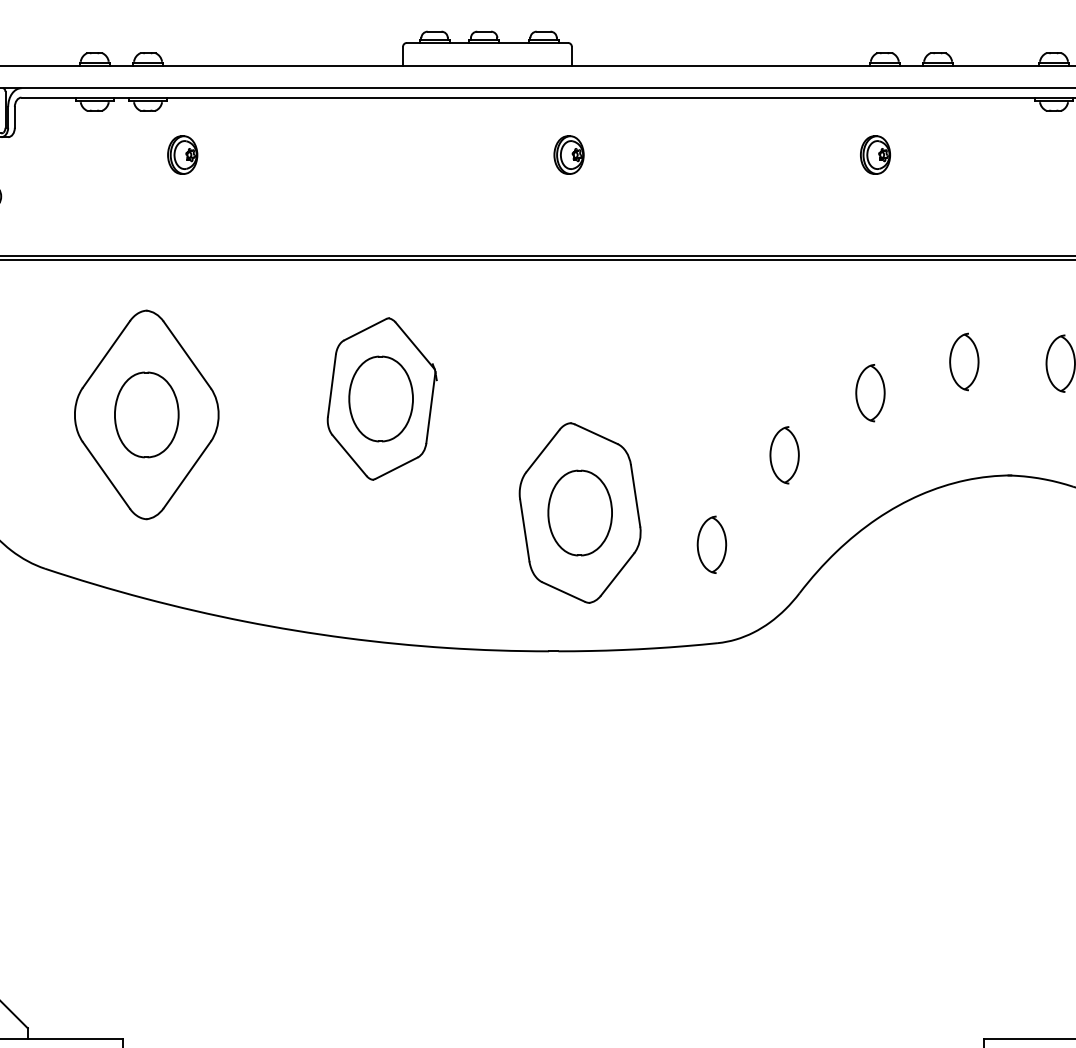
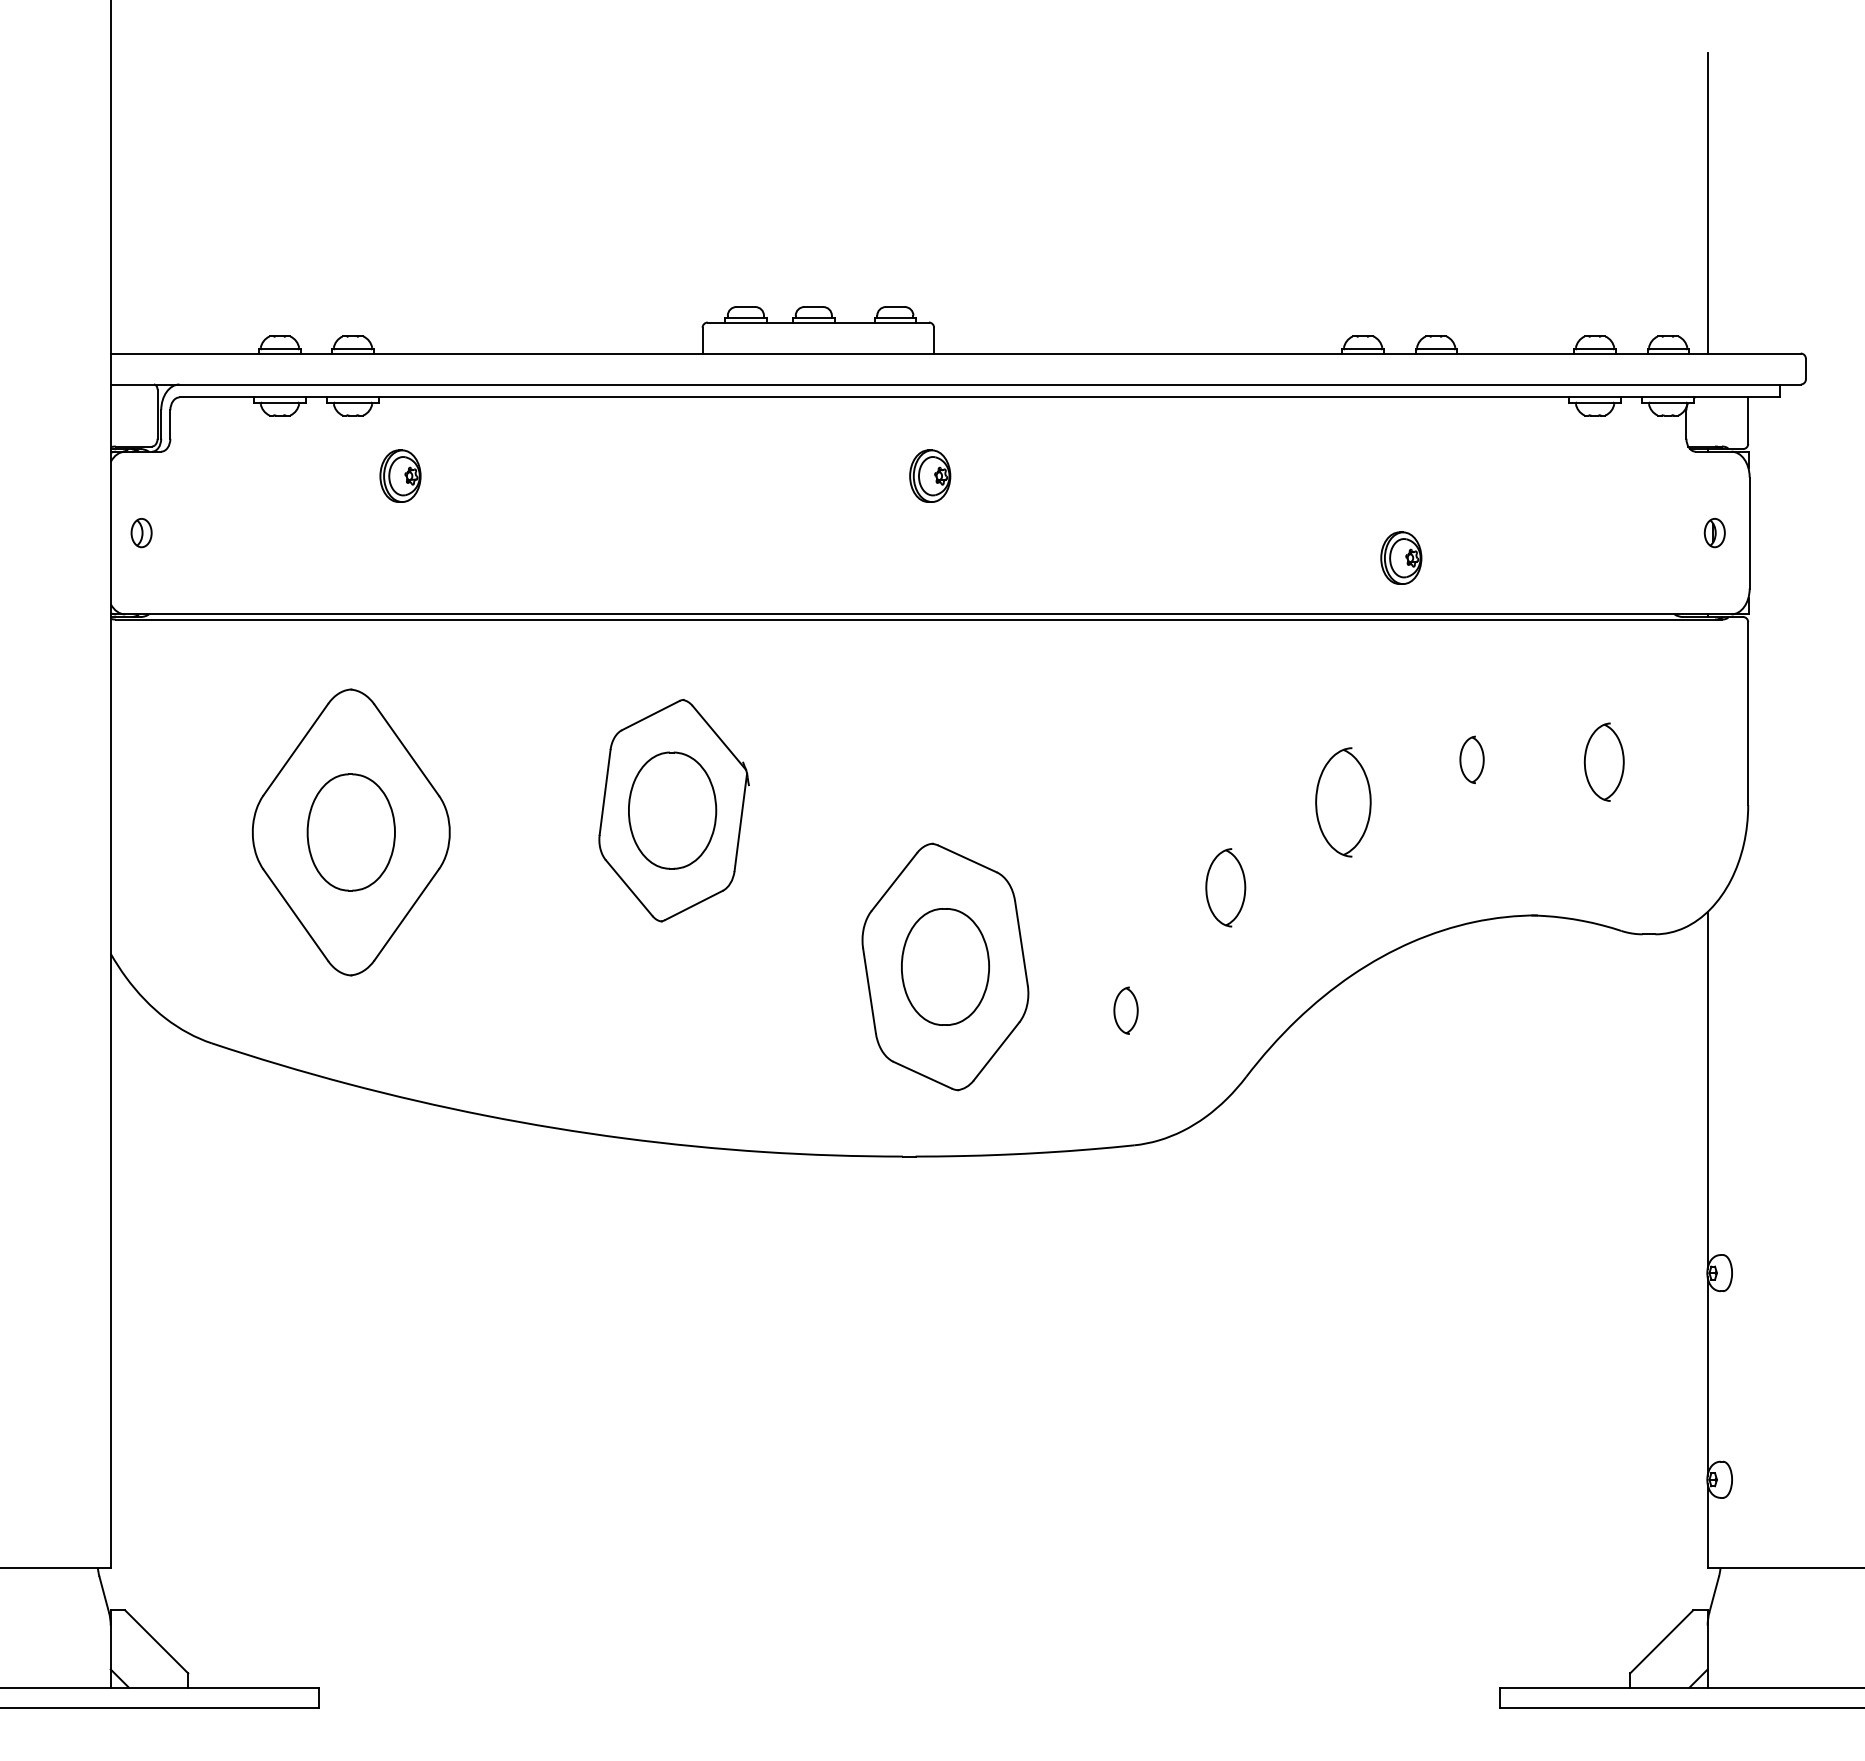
part: (875, 154) -> (1401, 557), moved
part: (963, 361) -> (1471, 759), size x0.6
part: (870, 393) -> (1343, 802), size x1.4
part: (711, 544) -> (1125, 1010), size x0.6

